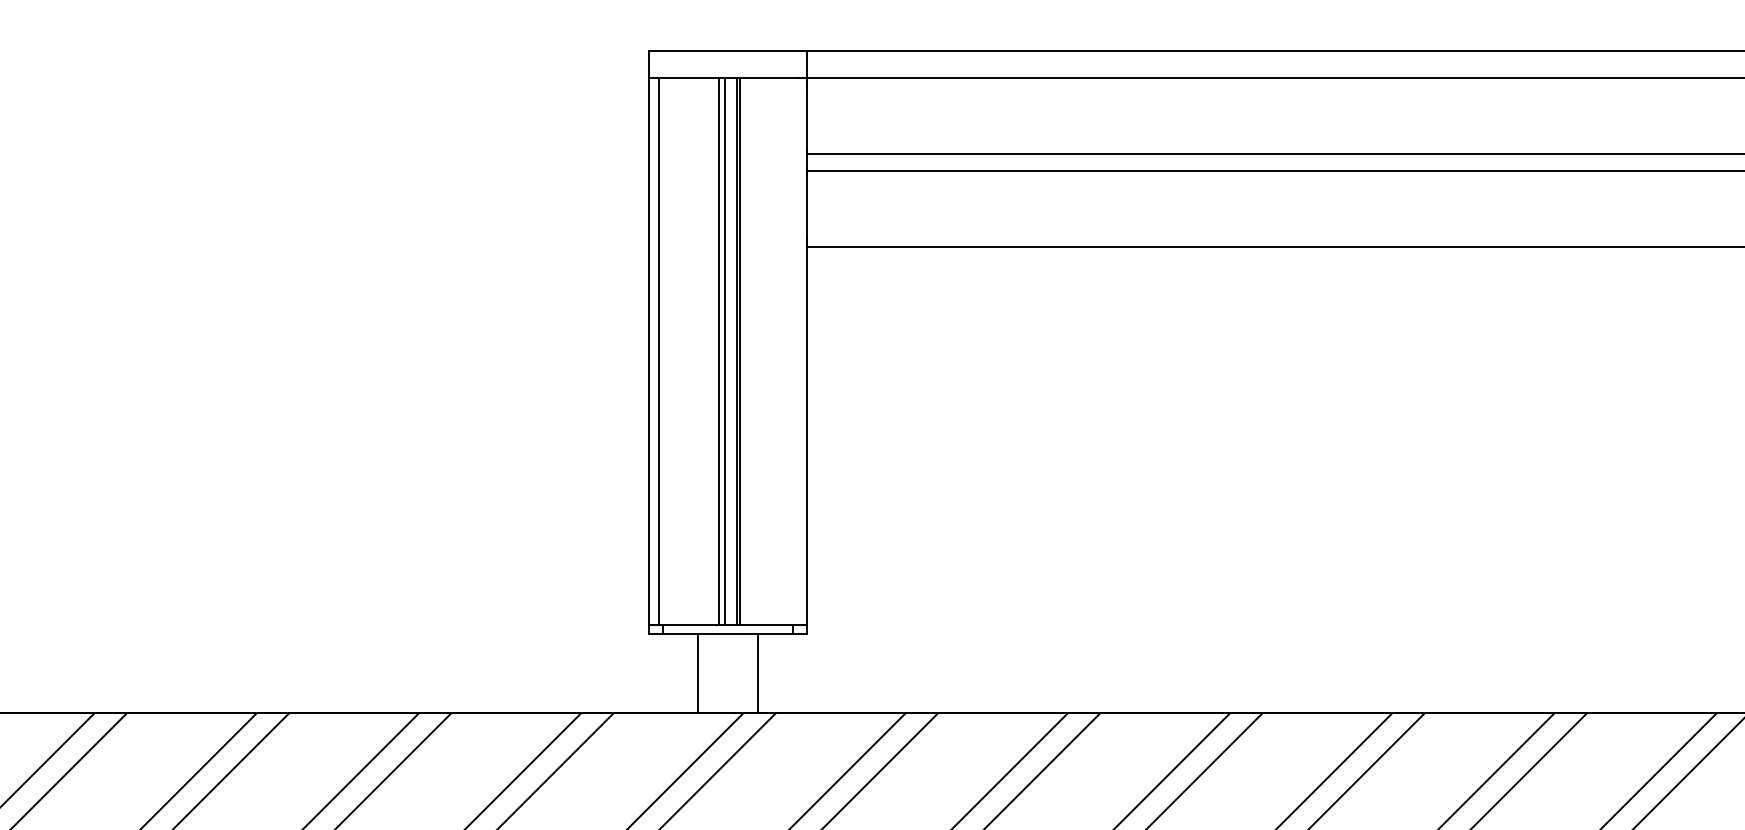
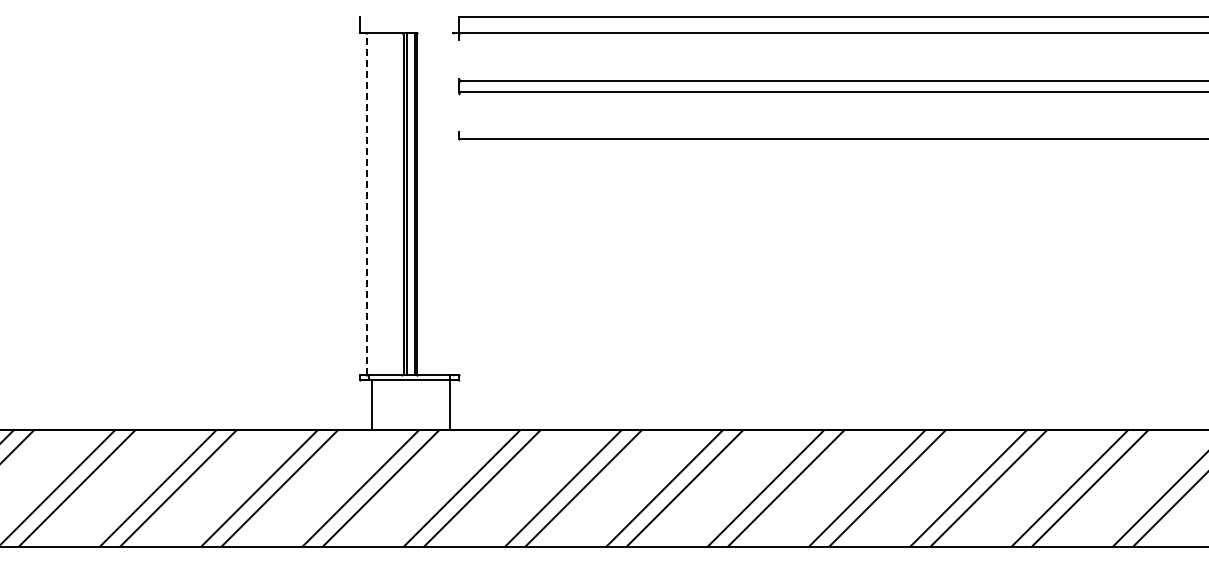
line: (727, 50) -> (409, 16), removed
line: (767, 78) -> (434, 33), removed
line: (807, 118) -> (459, 58), removed
line: (807, 204) -> (459, 112), removed
line: (649, 350) -> (360, 203), removed
line: (659, 352) -> (366, 204), solid -> dashed
line: (807, 435) -> (459, 256), removed
line: (697, 672) -> (371, 404), moved
line: (758, 672) -> (450, 404), moved

